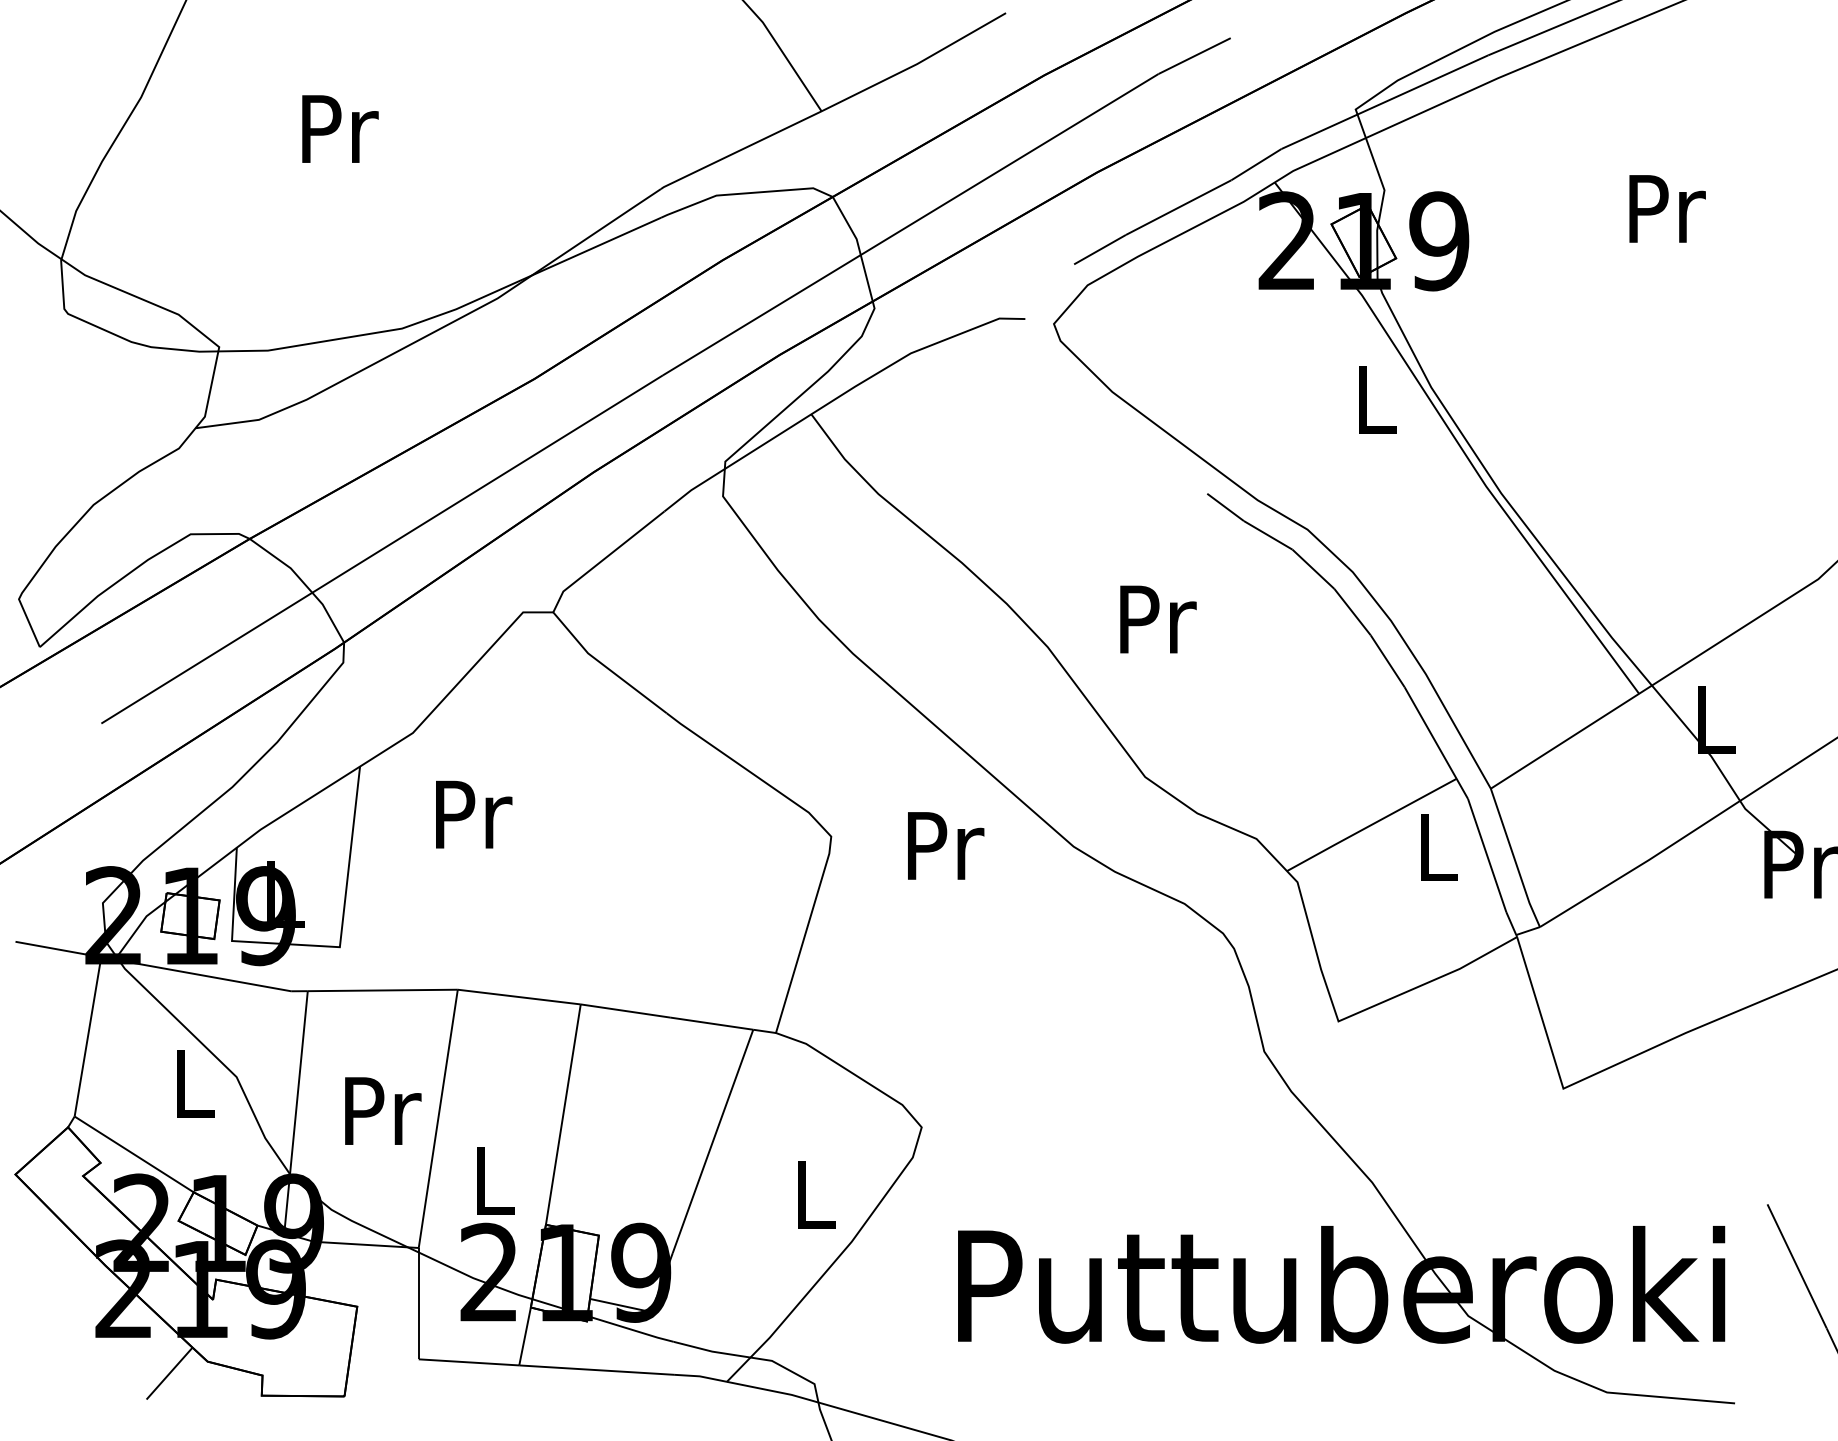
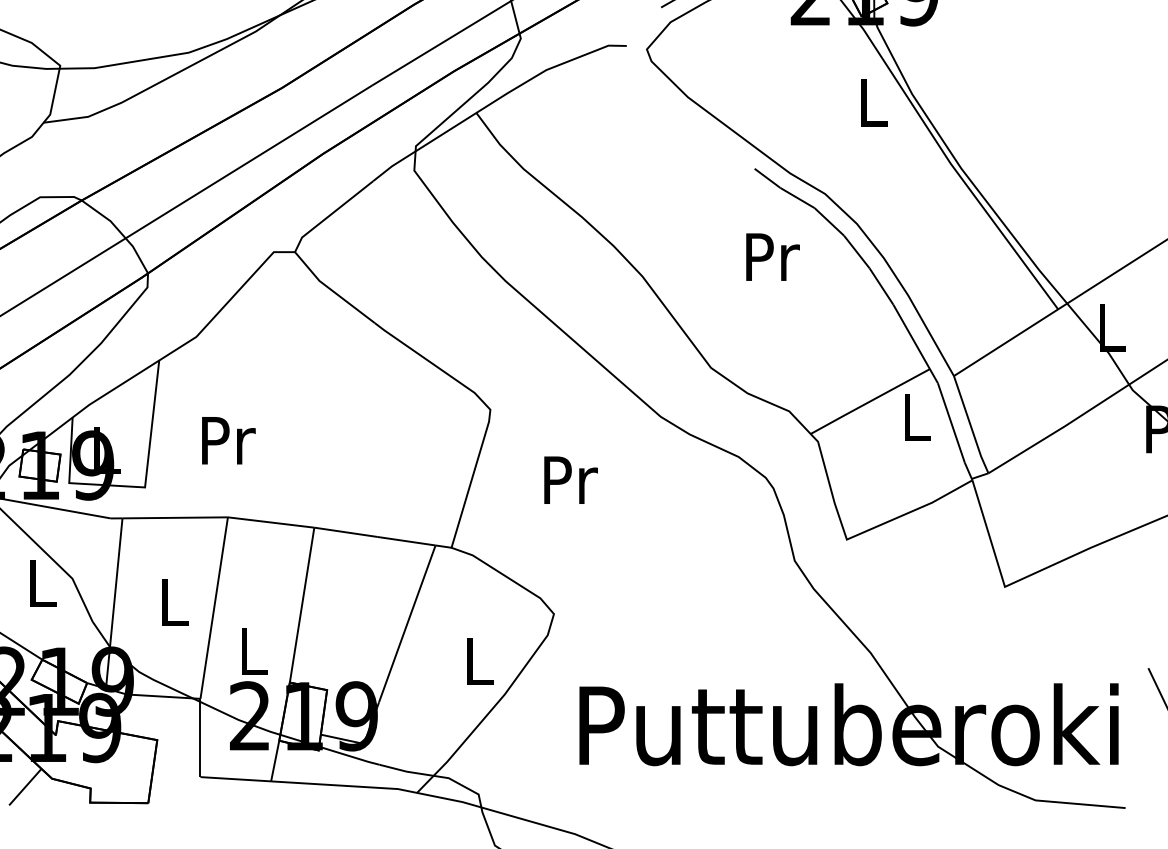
text: (1158, 619) -> (773, 257), moved
text: (474, 814) -> (229, 440), moved
text: (946, 845) -> (571, 479), moved
text: (383, 1110) -> (175, 602), Pr -> L

